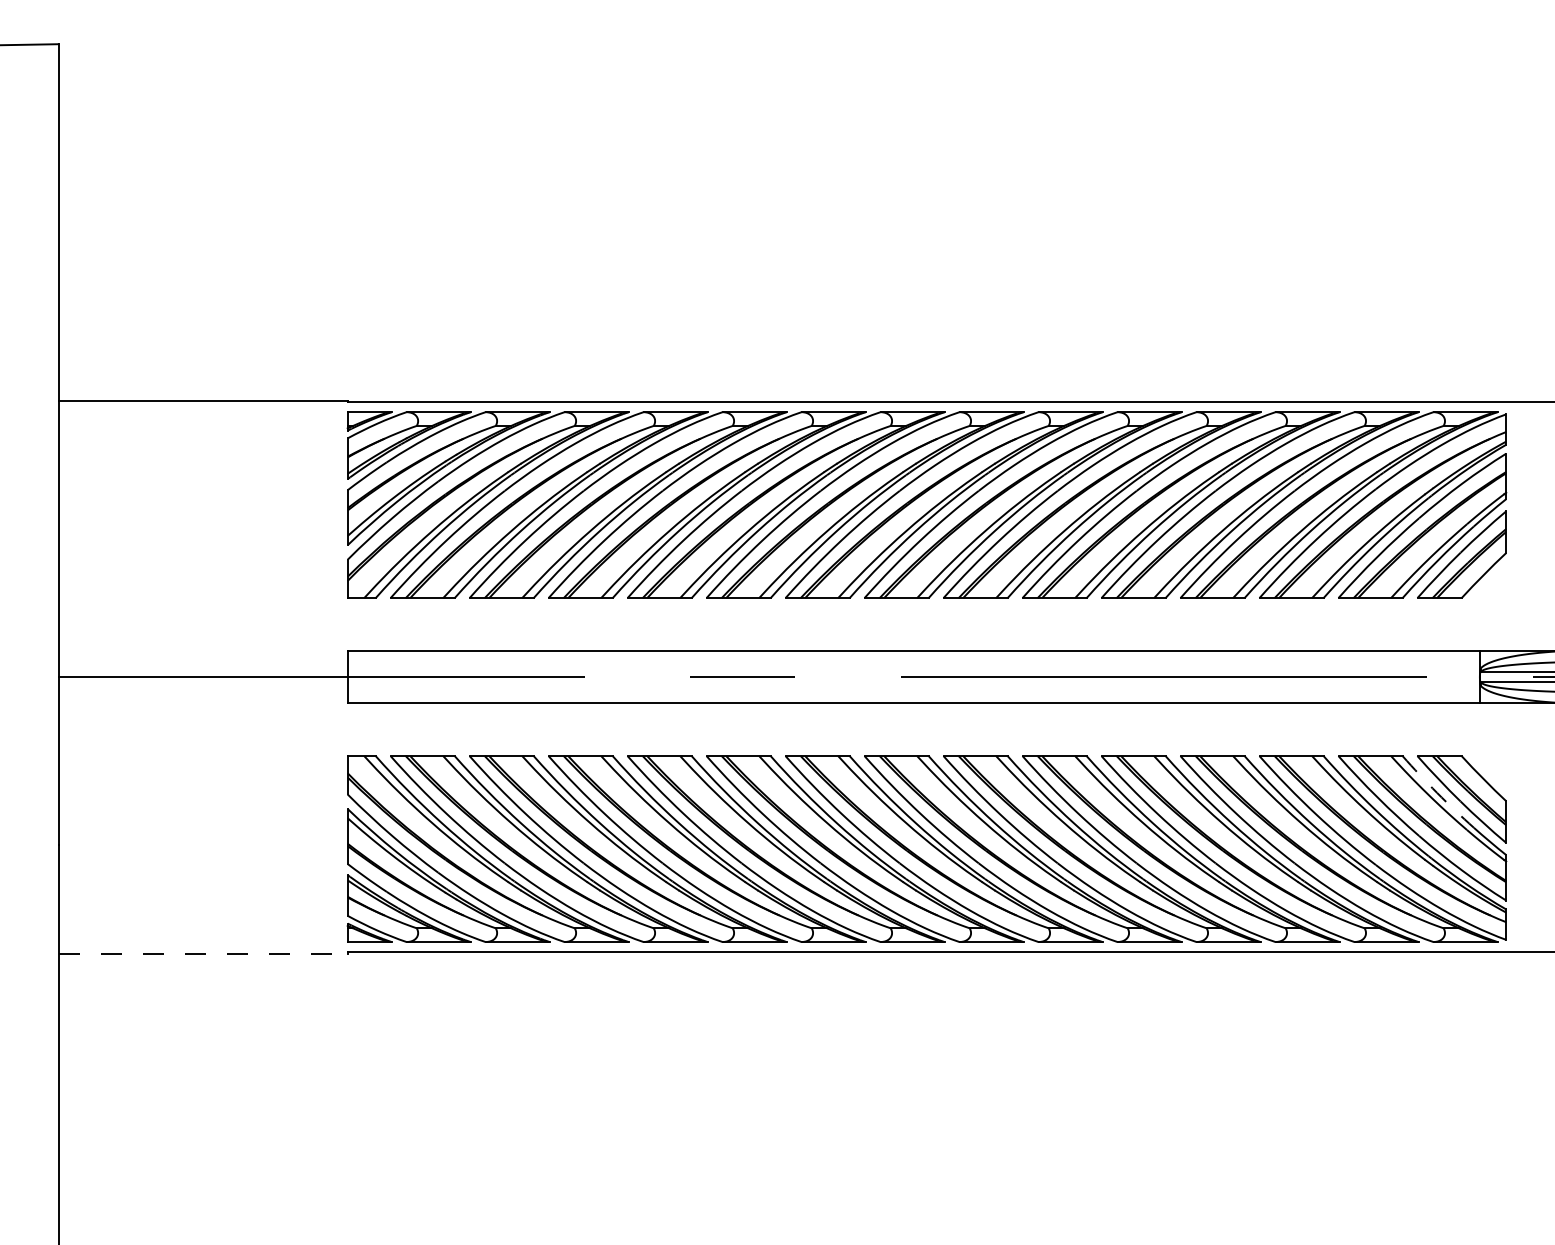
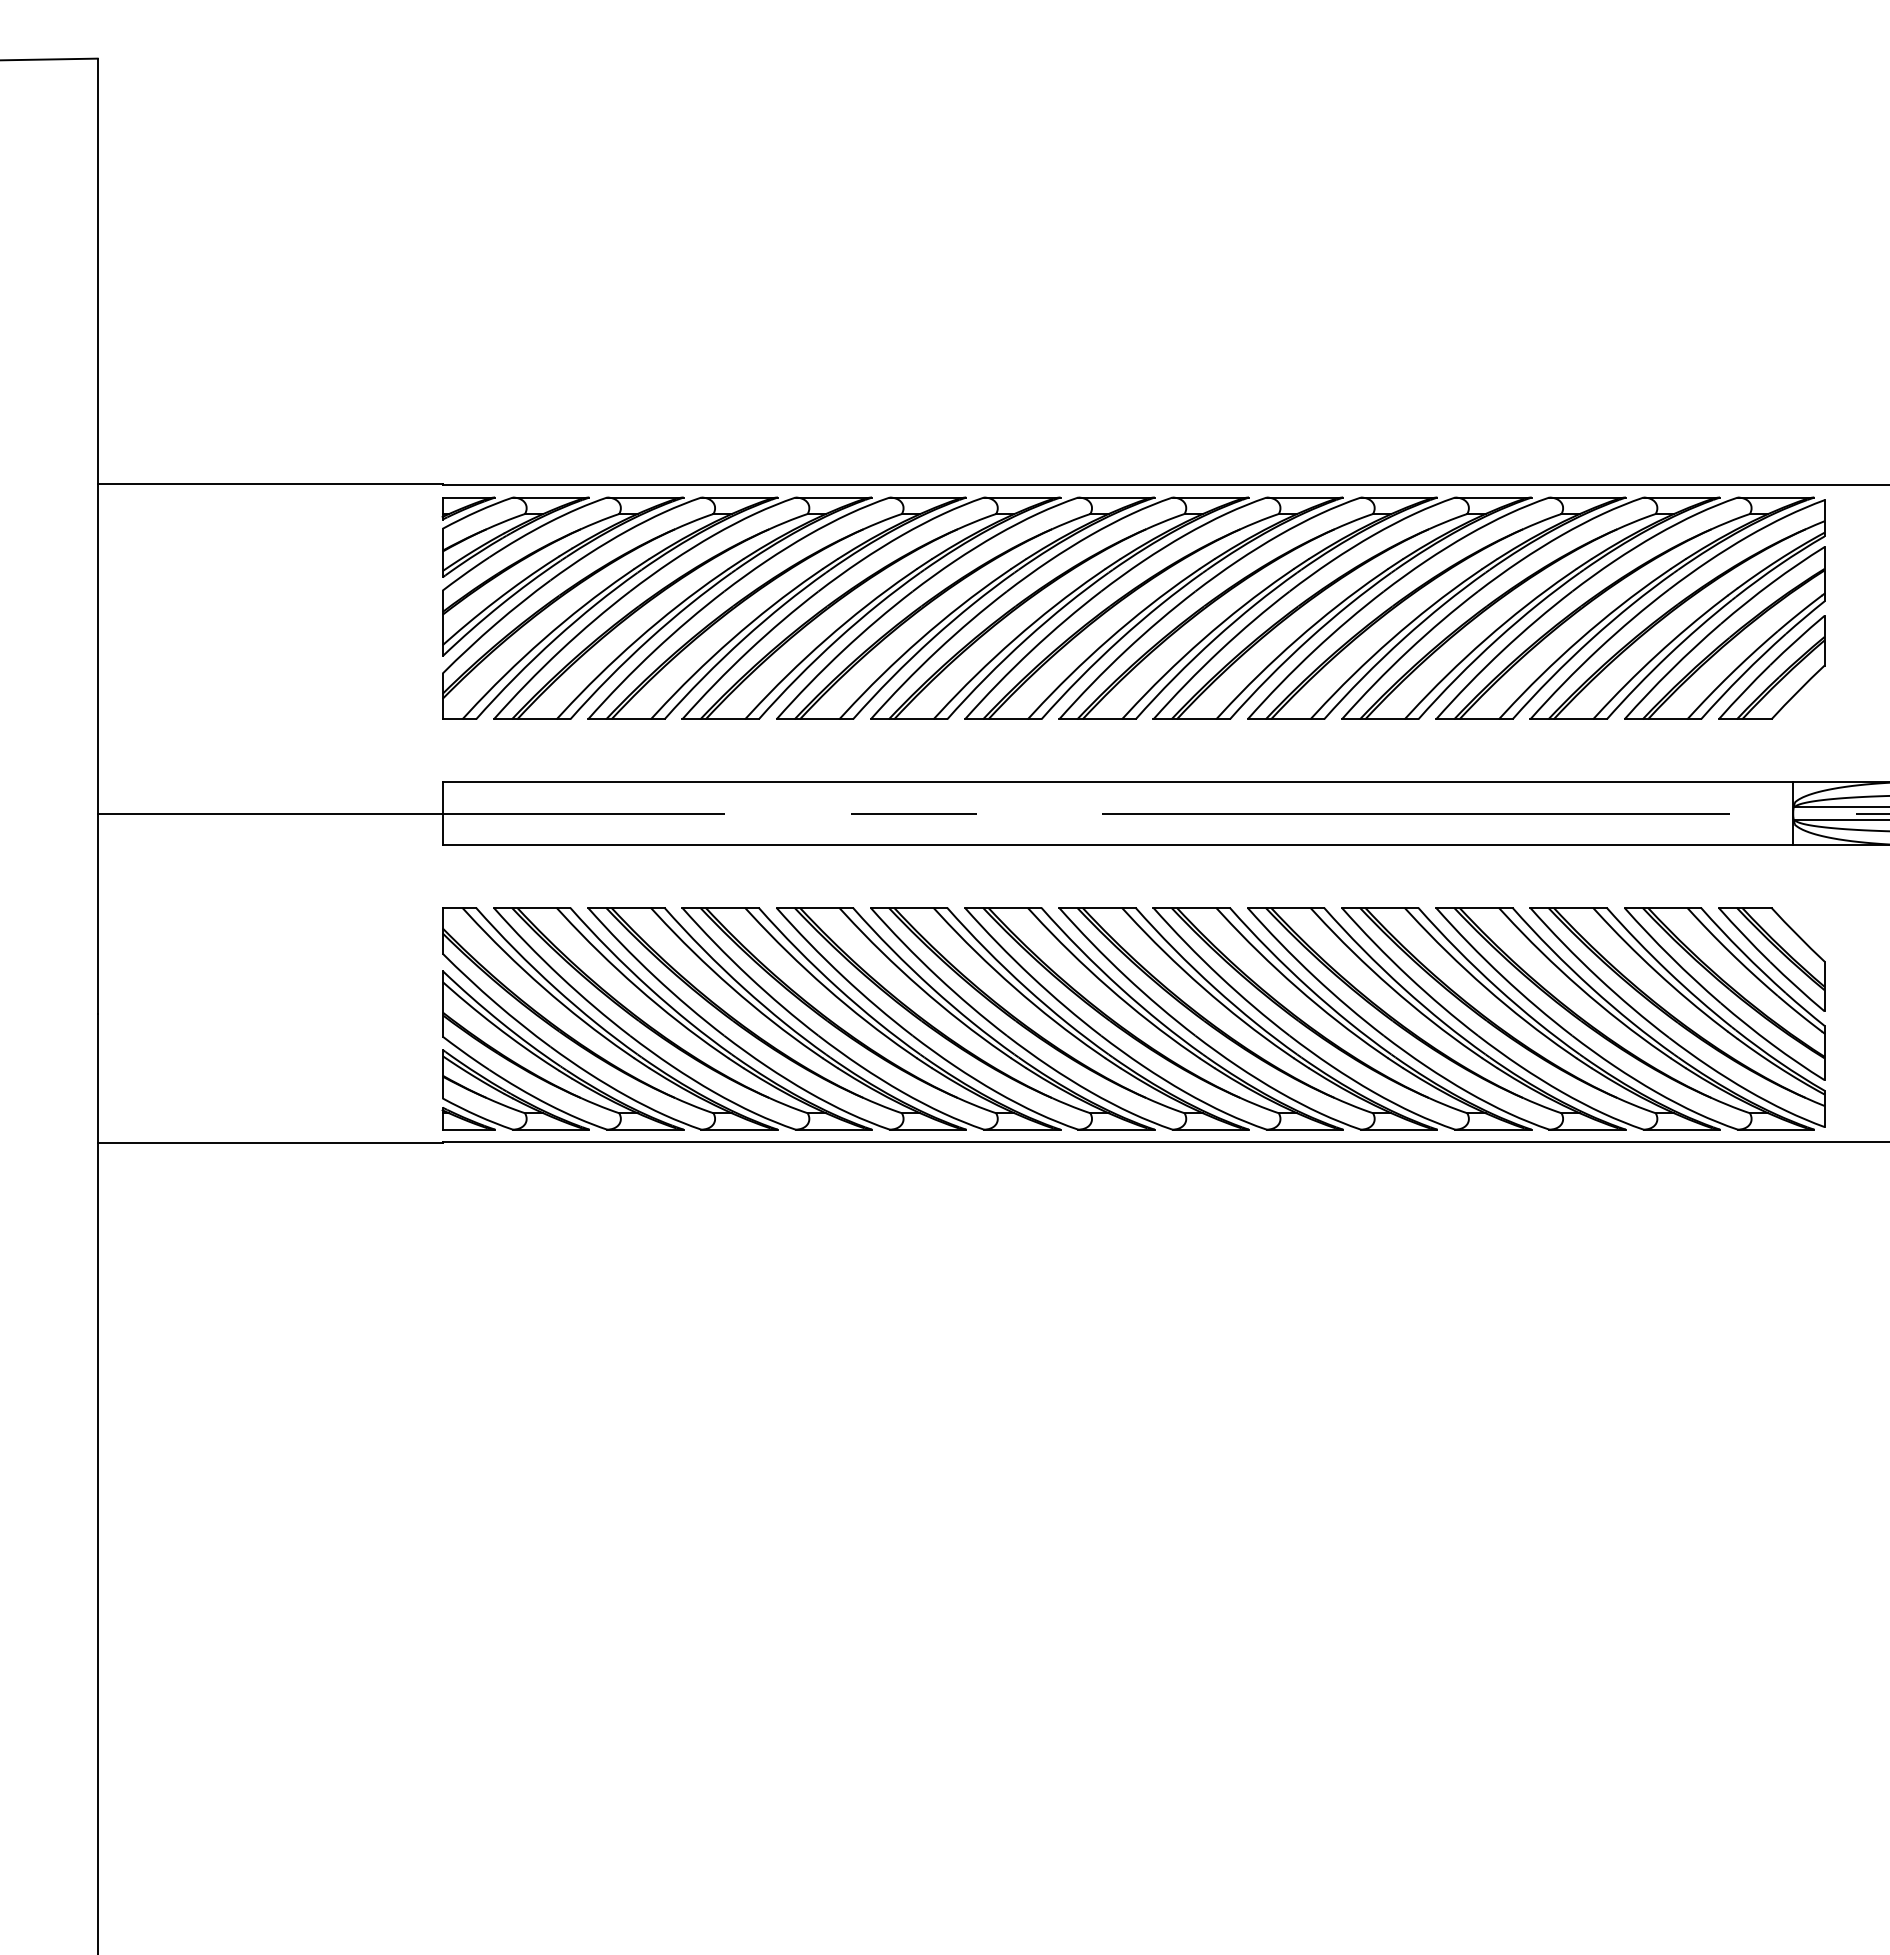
arc: (1437, 792) -> (1742, 951), dashed -> solid
line: (203, 953) -> (270, 1143), dashed -> solid

